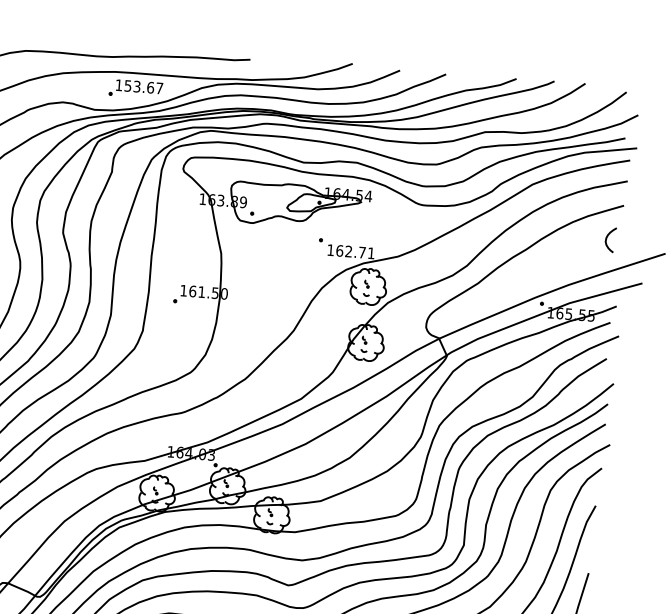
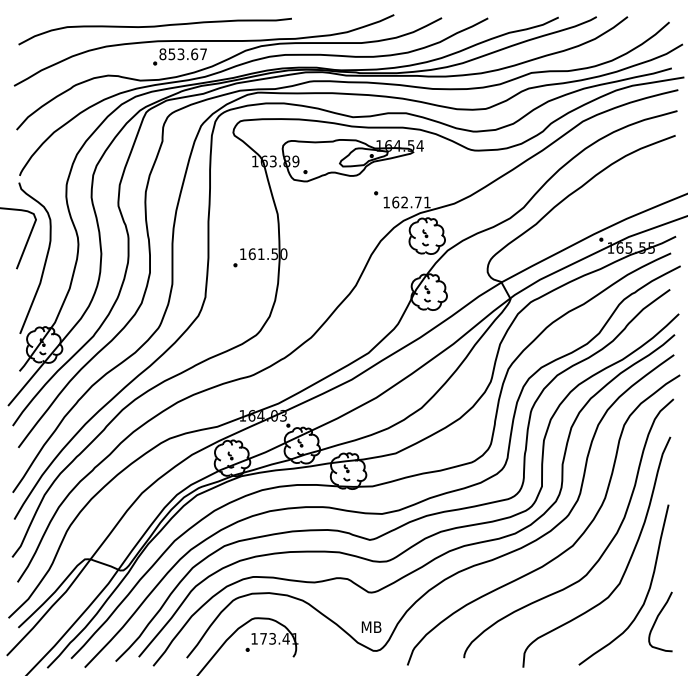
text: (118, 85) -> (162, 54), 153.67 -> 853.67
curve: (607, 239) -> (661, 170), removed

